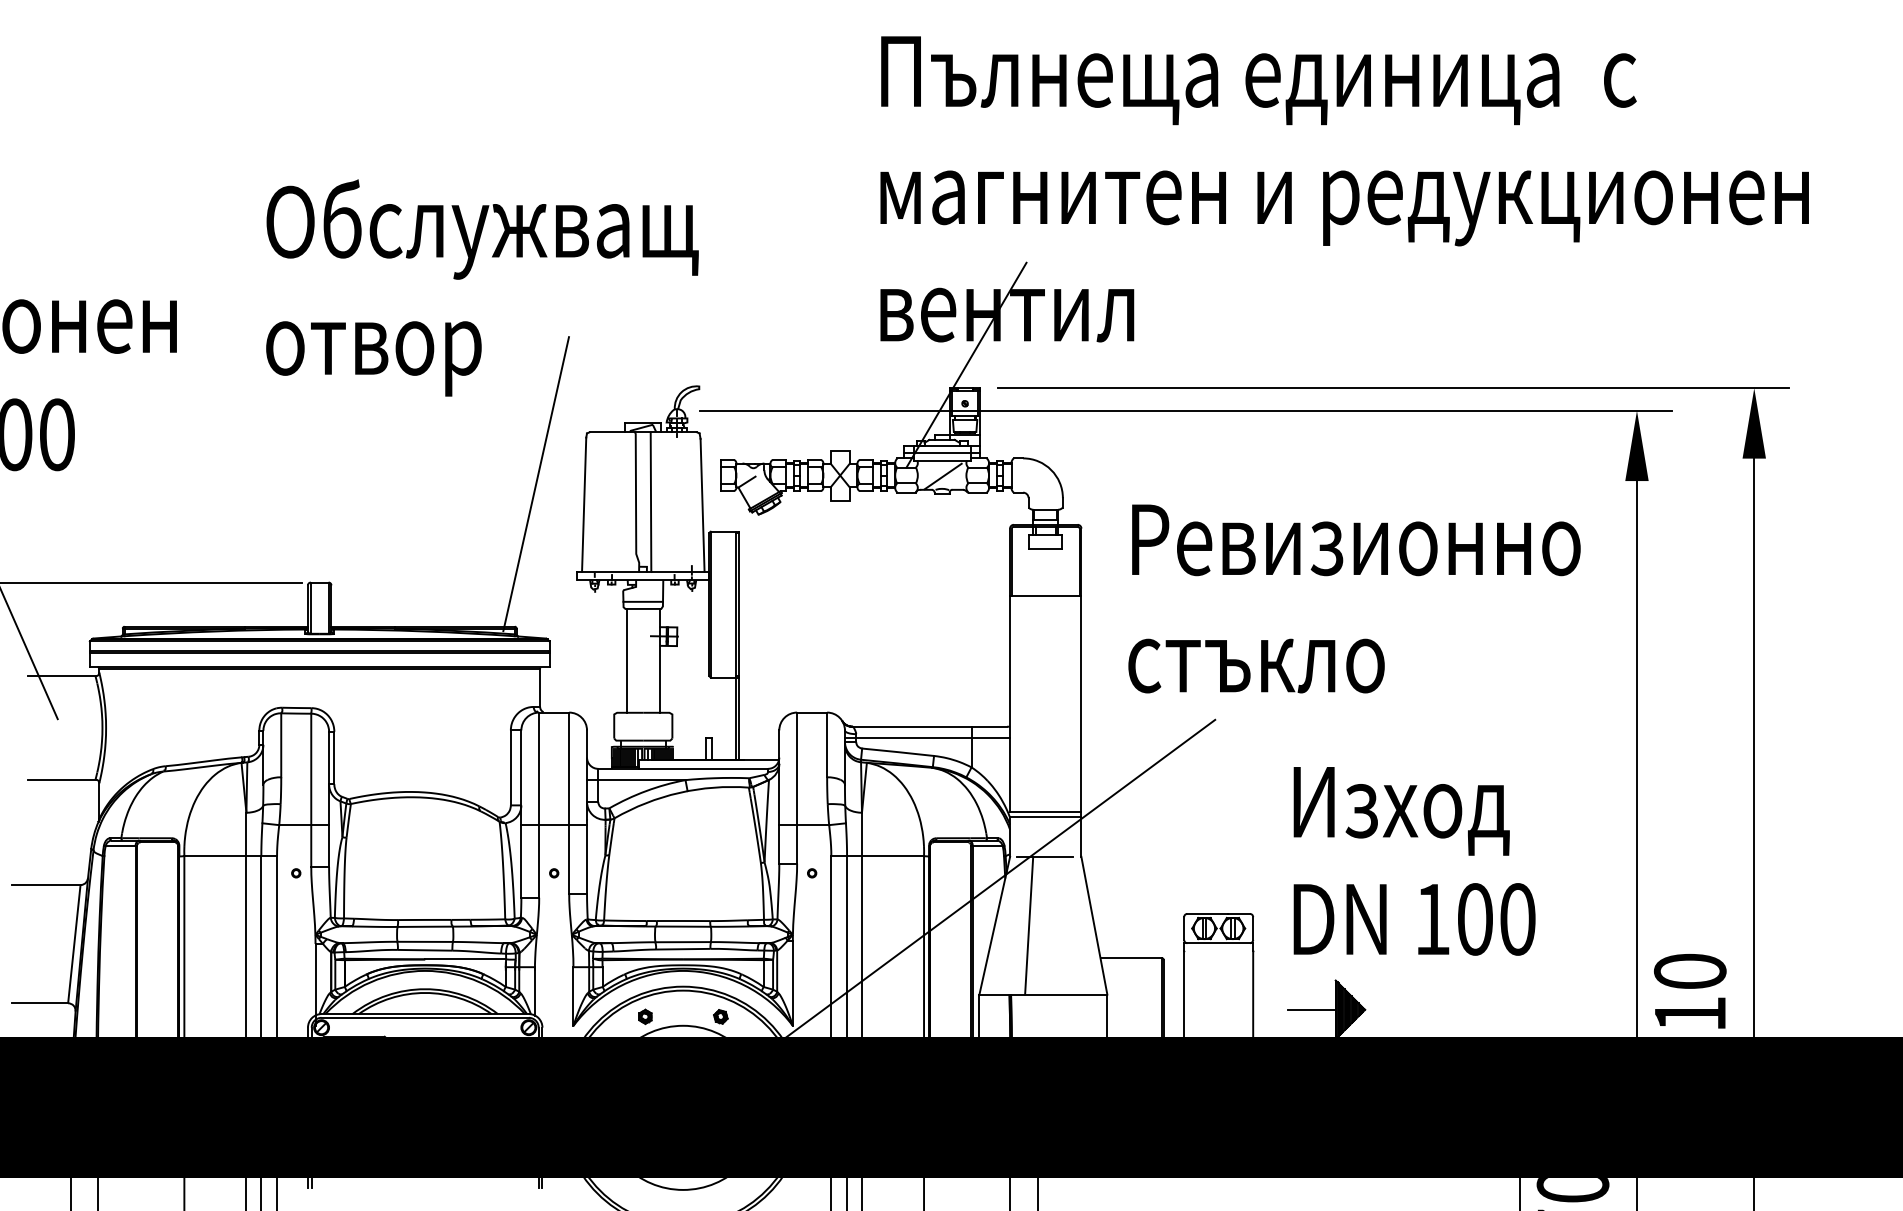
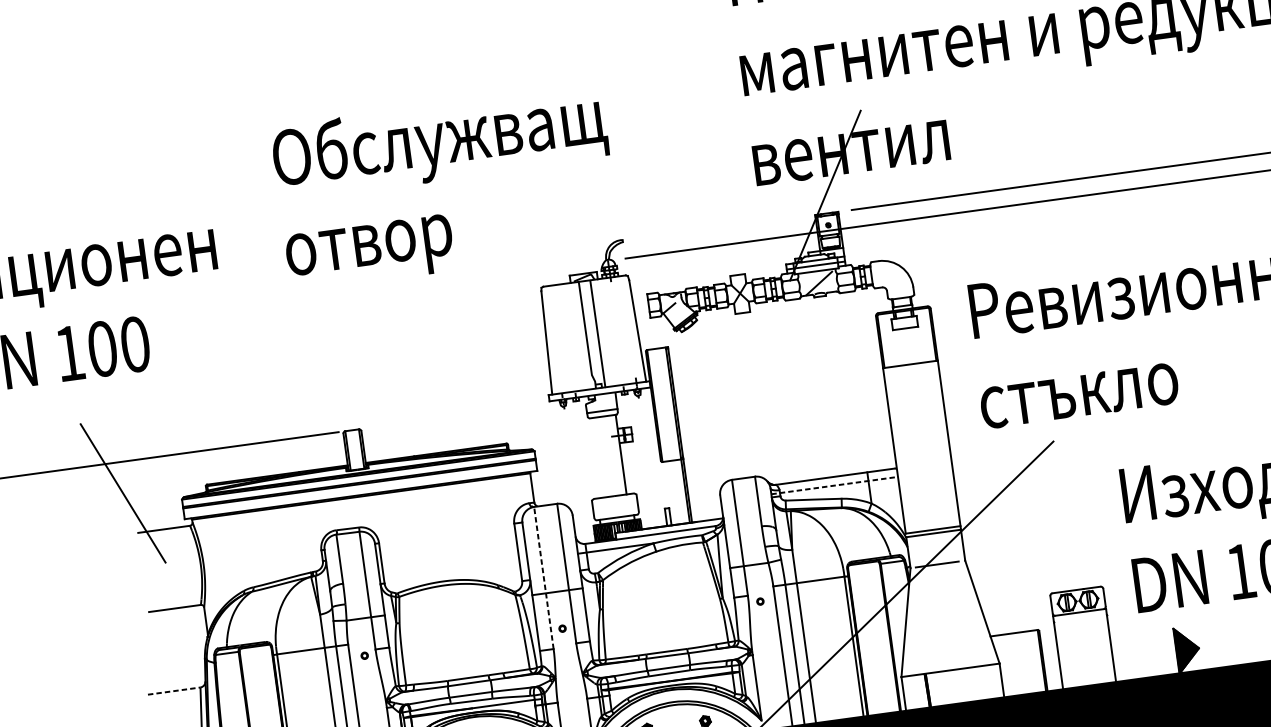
line: (536, 484) -> (508, 332), removed
line: (626, 660) -> (595, 457), removed
line: (927, 737) -> (834, 485), solid -> dashed
line: (539, 805) -> (544, 578), solid -> dashed
line: (46, 885) -> (174, 691), solid -> dashed
line: (1029, 925) -> (932, 618), removed
line: (1311, 1009) -> (1157, 653), removed

